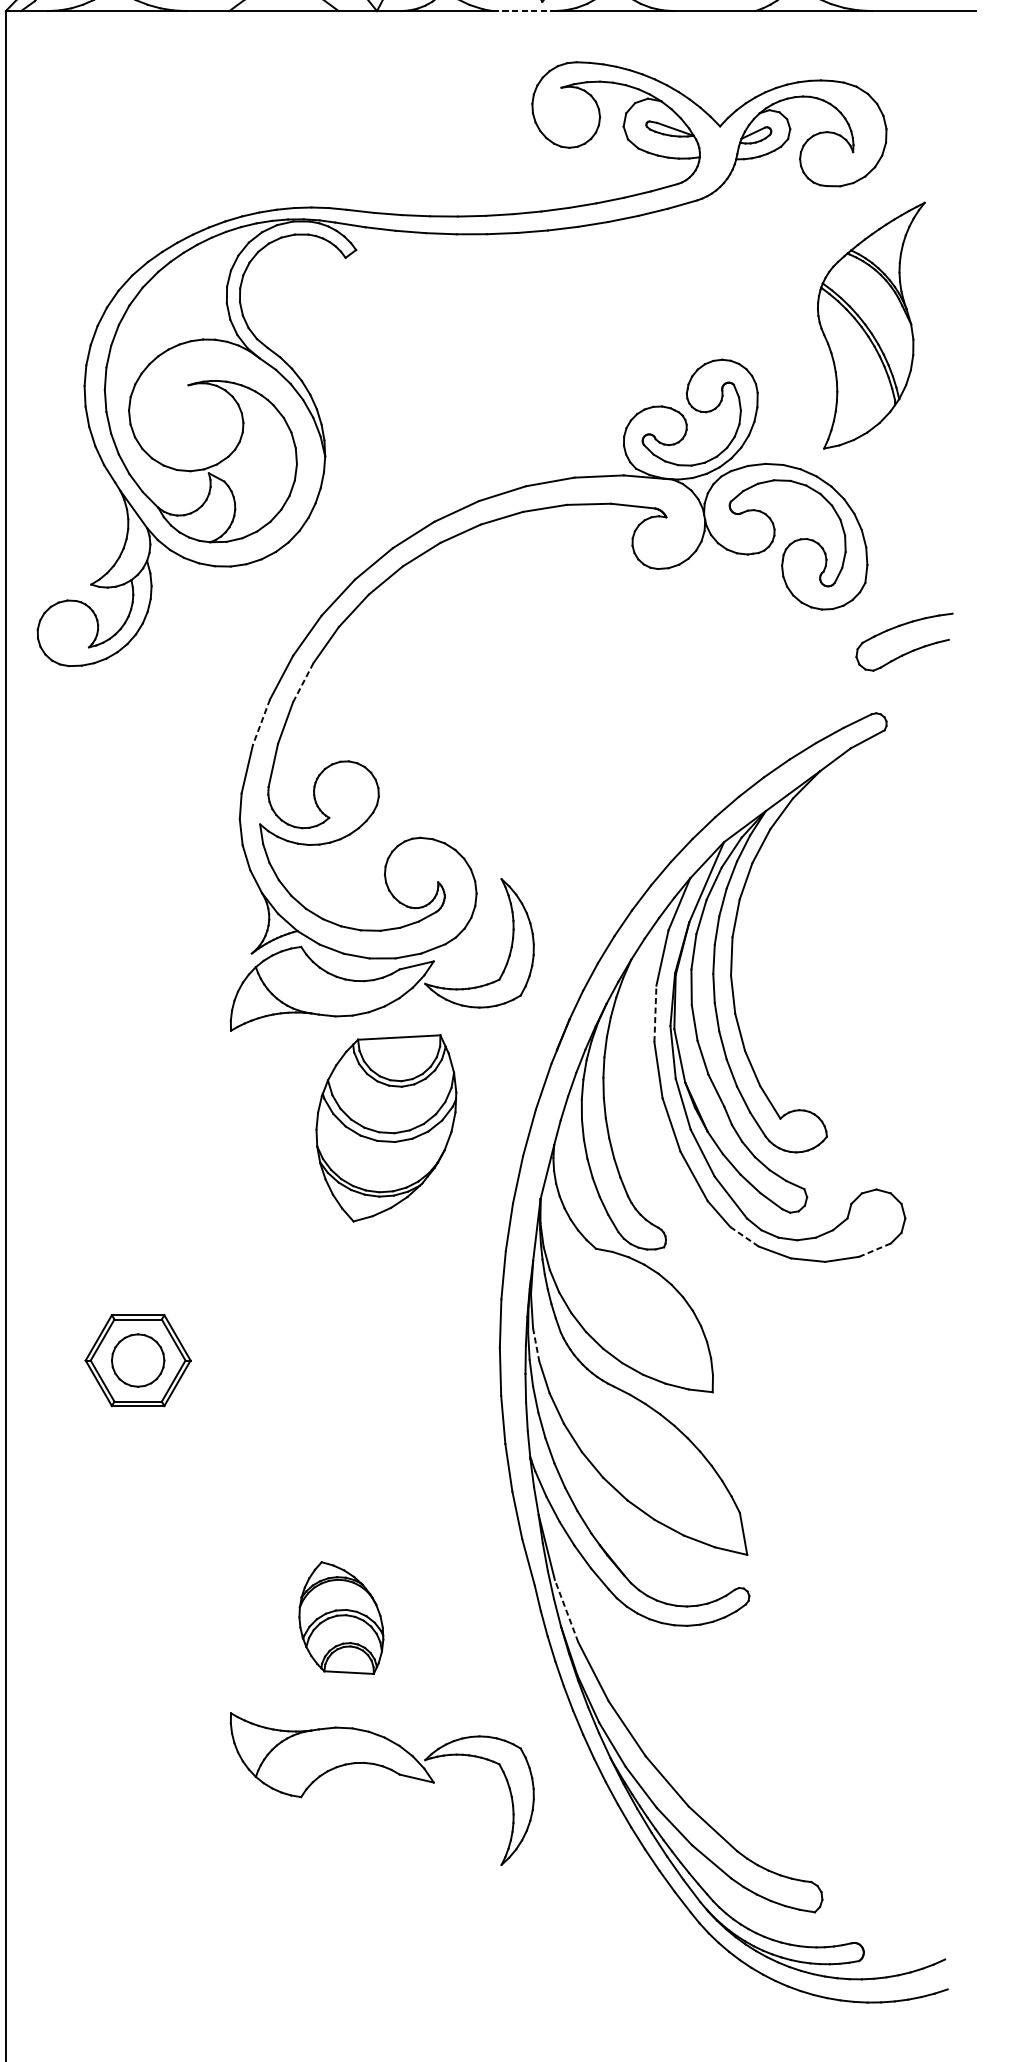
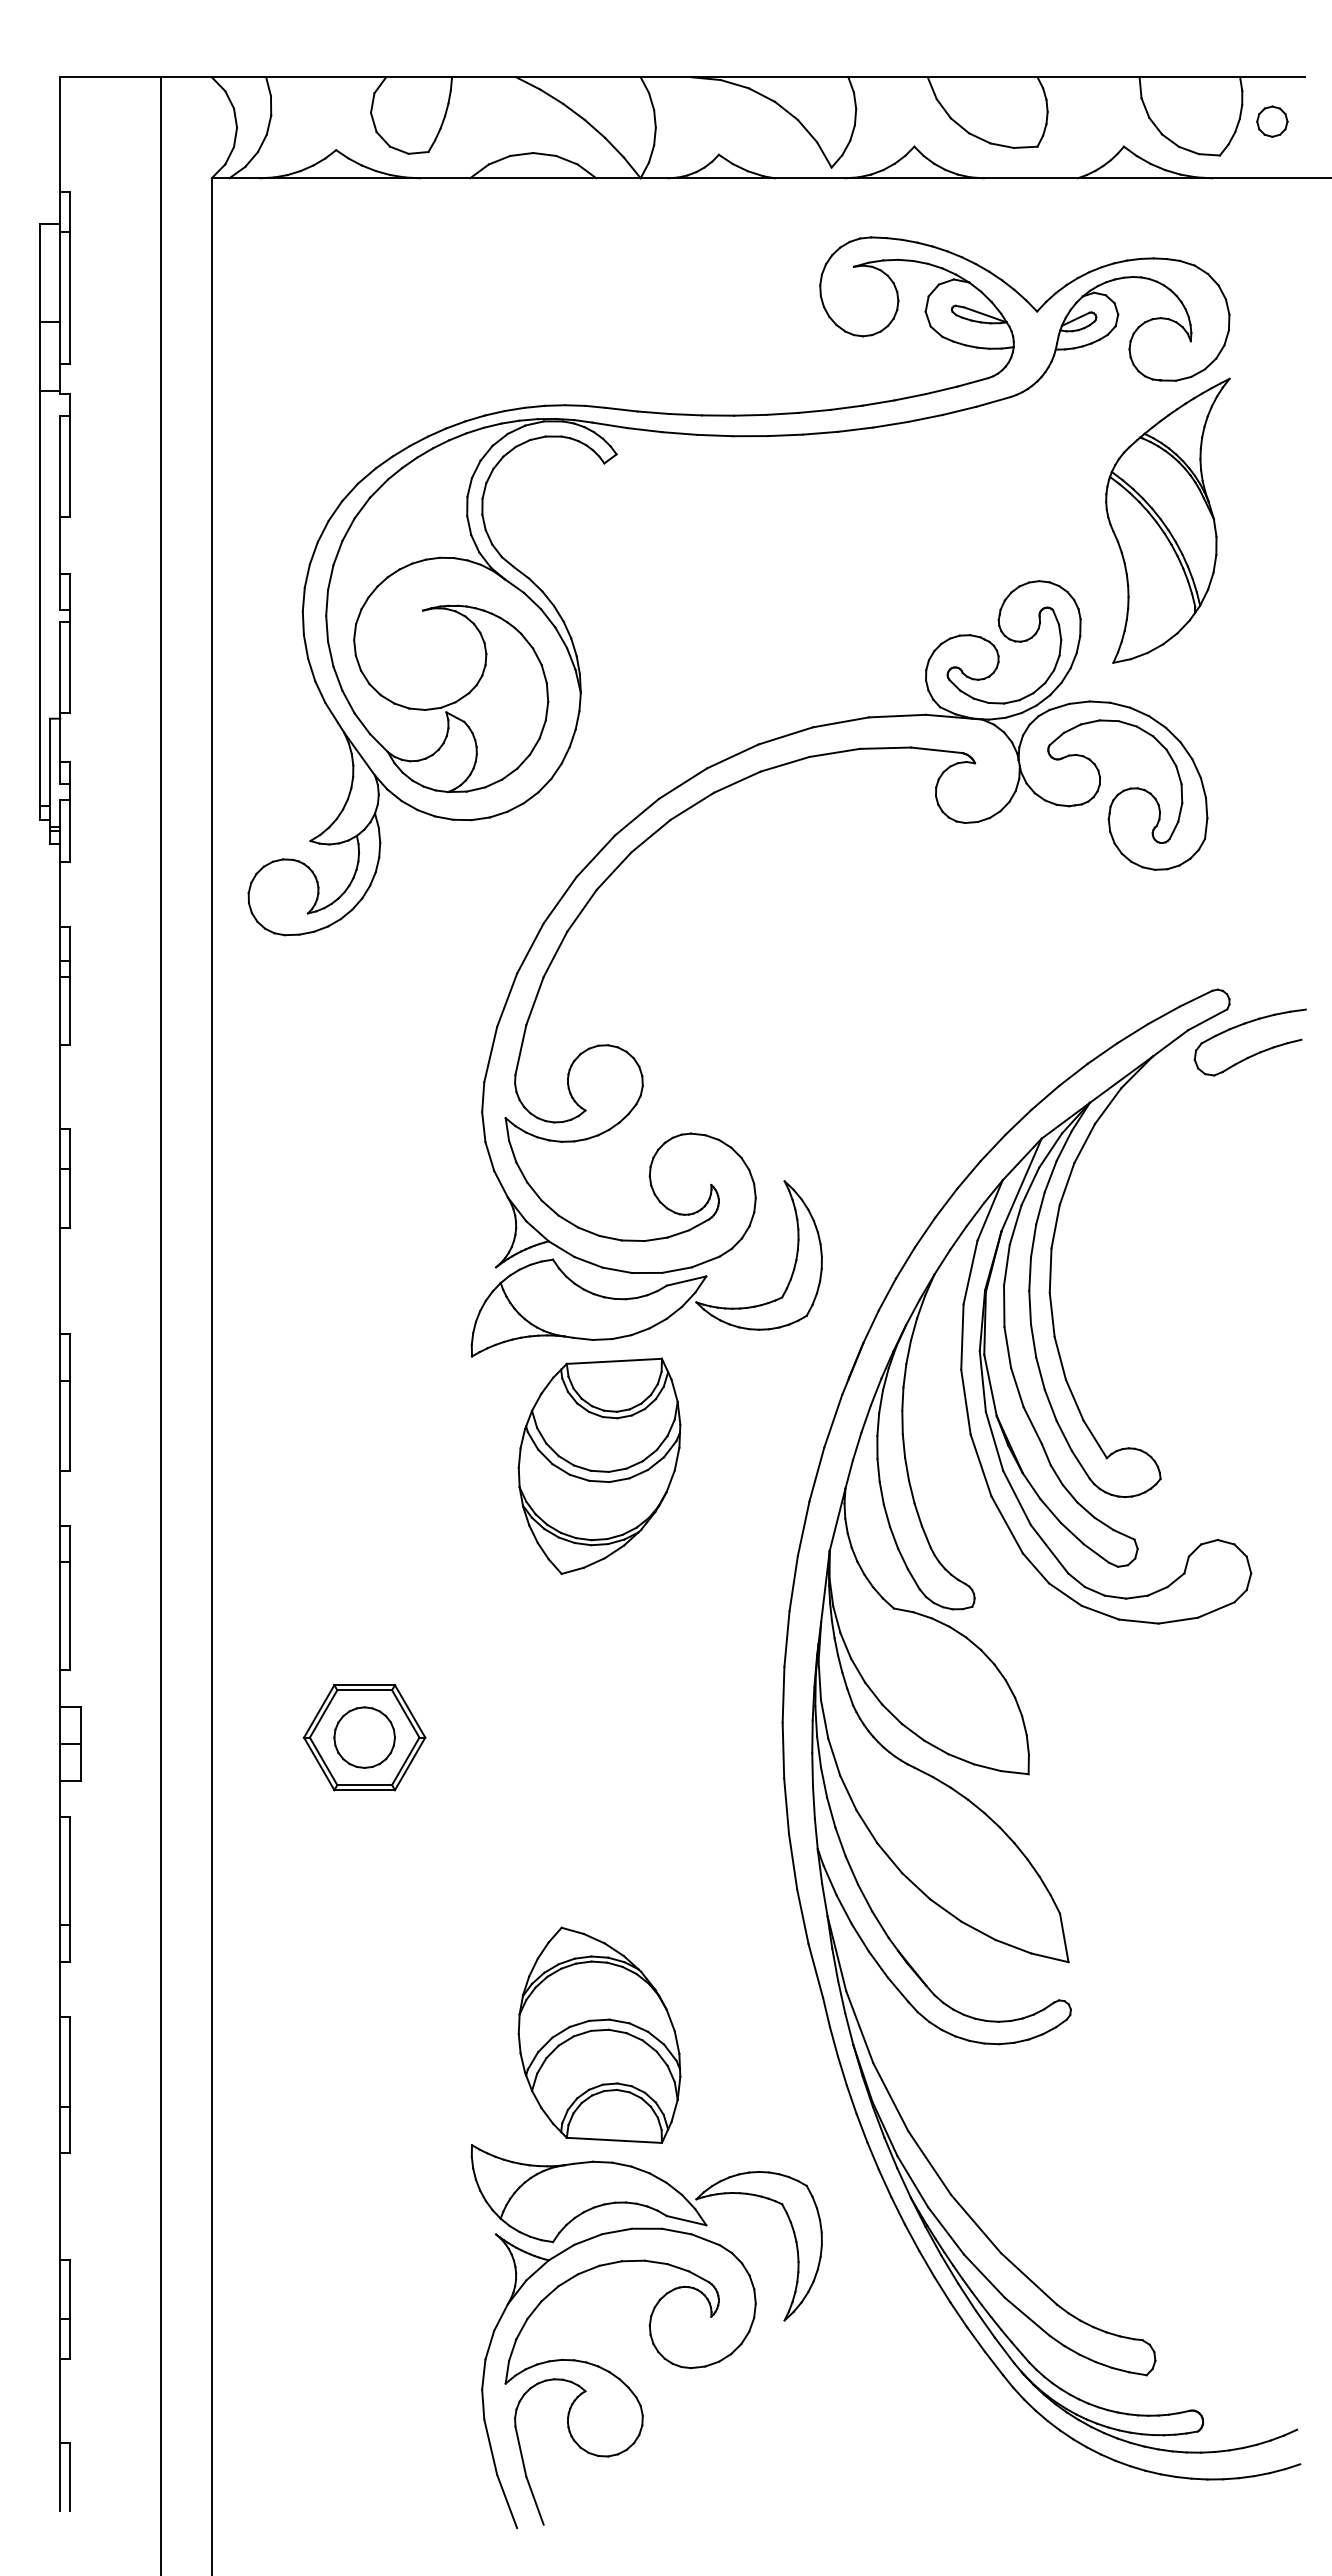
line: (523, 11) -> (810, 178), dashed -> solid
part: (870, 325) -> (1167, 520), moved
part: (906, 652) -> (1252, 1054), moved
line: (303, 682) -> (555, 954), dashed -> solid
line: (260, 722) -> (506, 1000), dashed -> solid
line: (655, 1014) -> (962, 1337), dashed -> solid
part: (386, 1127) -> (599, 1465), moved
line: (744, 1236) -> (1065, 1594), dashed -> solid
line: (875, 1250) -> (1216, 1610), dashed -> solid
line: (536, 1344) -> (824, 1719), dashed -> solid
line: (566, 1610) -> (859, 2026), dashed -> solid
part: (341, 1617) -> (599, 2034), size x1.67
part: (357, 1915) -> (618, 2378), added

